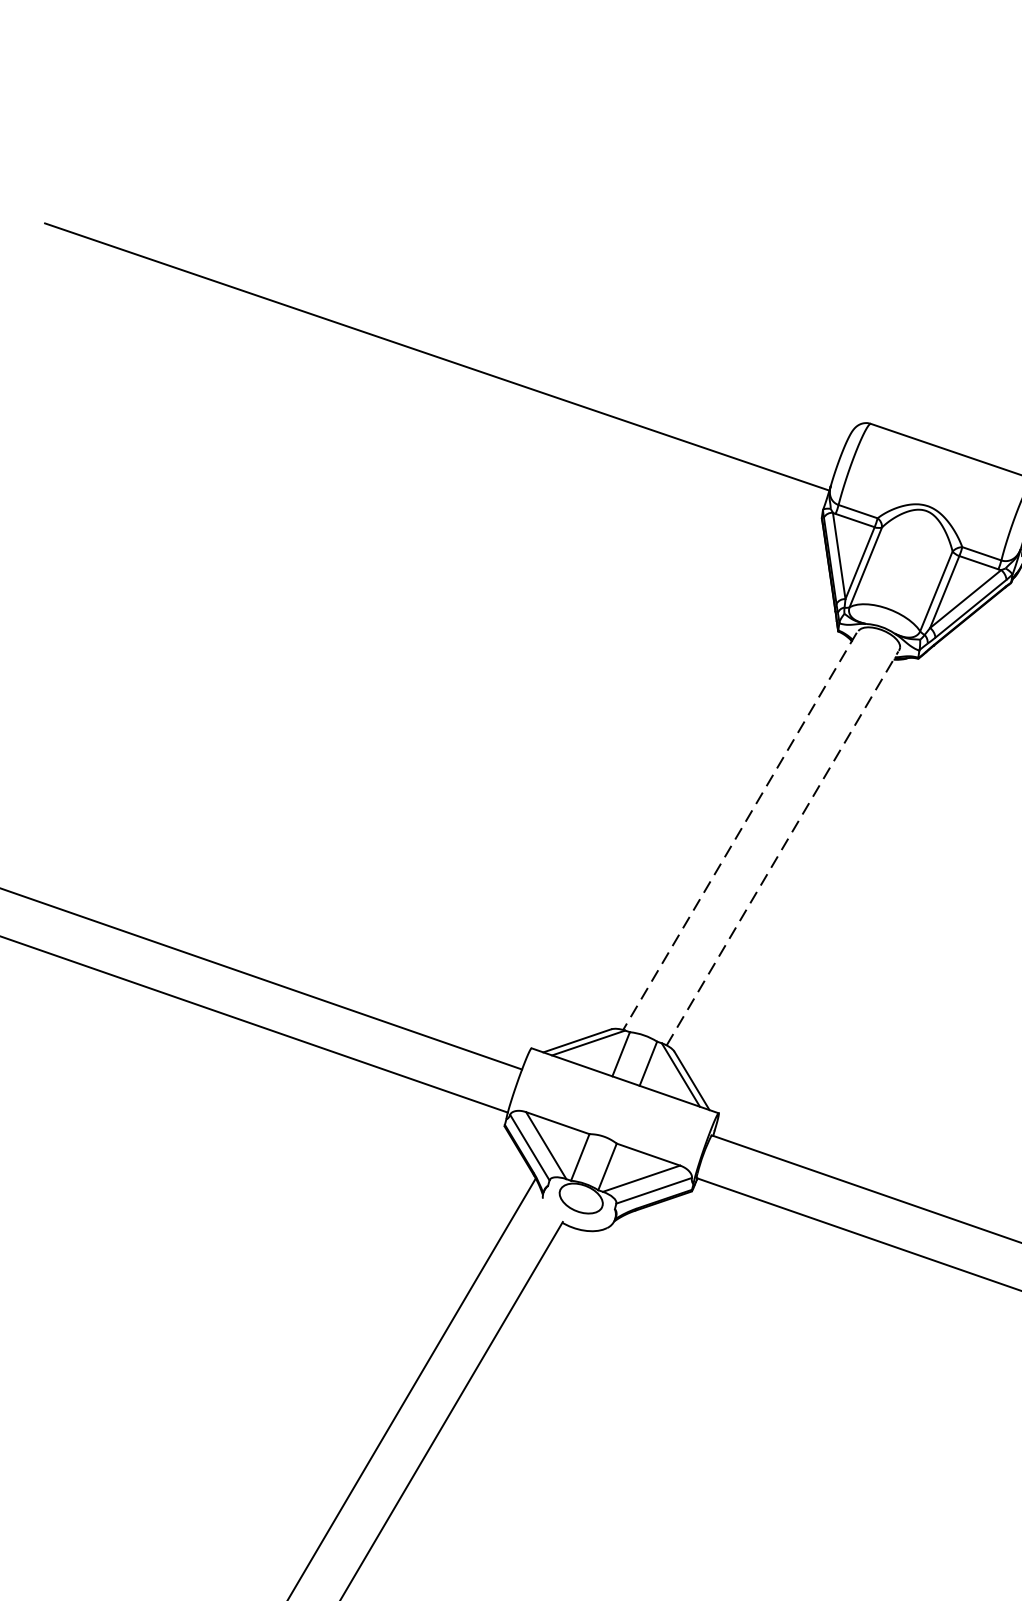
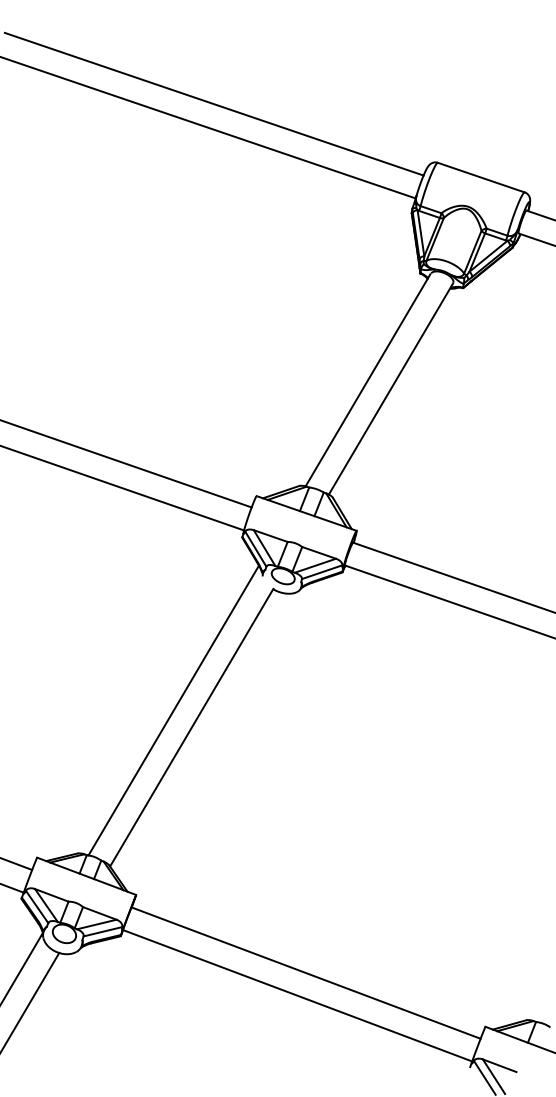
line: (450, 312) -> (213, 103), added
line: (740, 831) -> (368, 380), dashed -> solid
line: (782, 848) -> (390, 389), dashed -> solid

